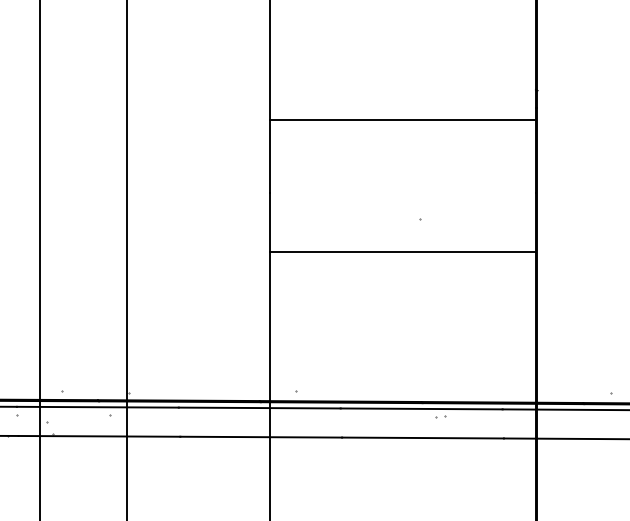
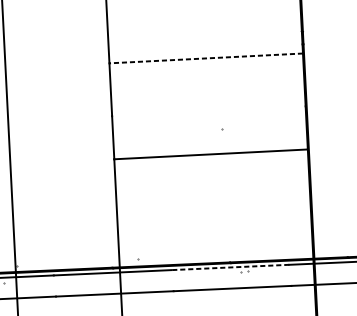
line: (402, 120) -> (205, 58), solid -> dashed
line: (421, 408) -> (230, 267), solid -> dashed

